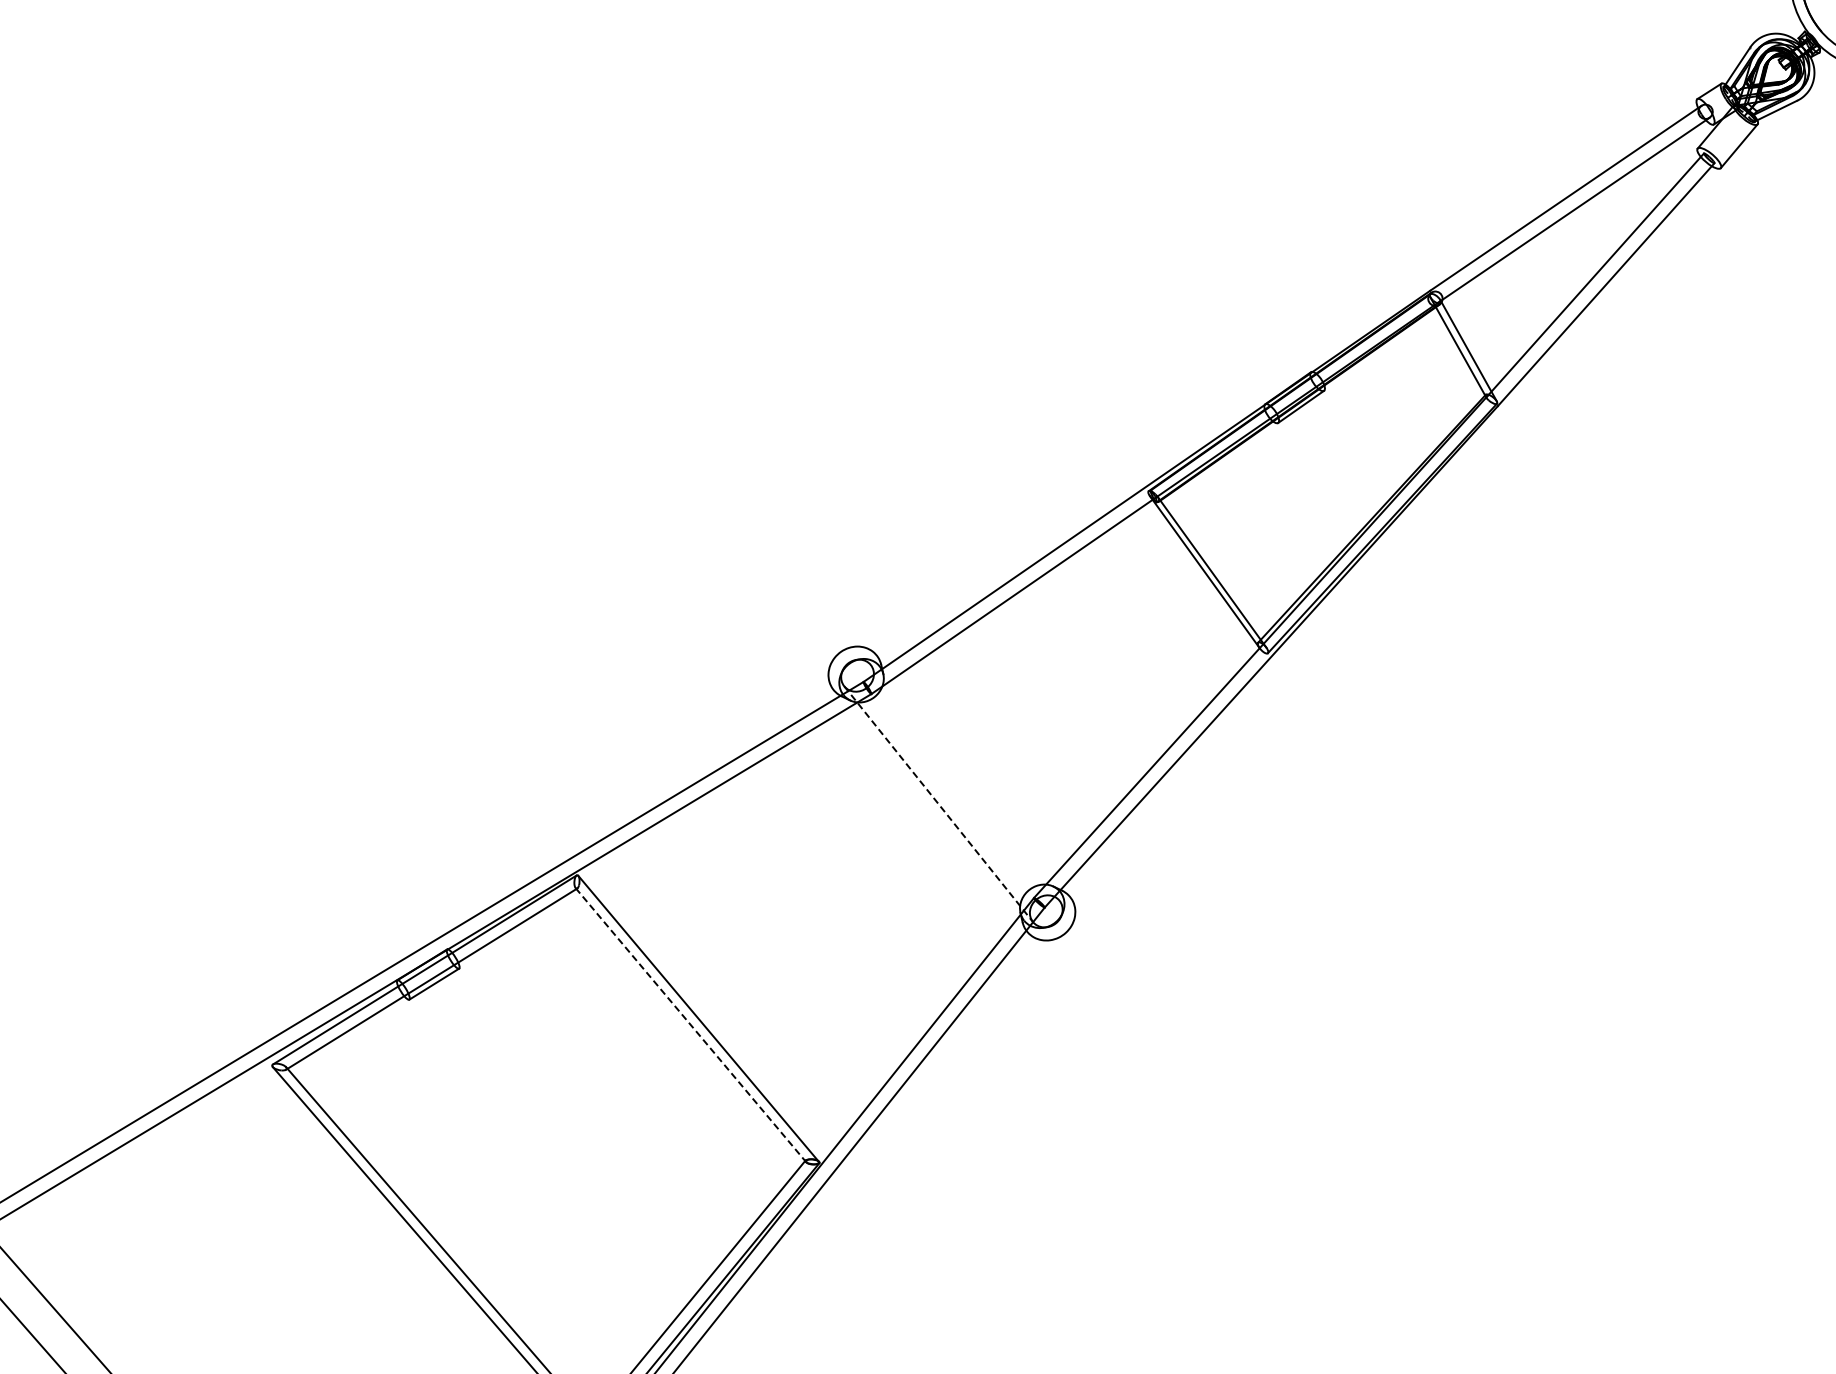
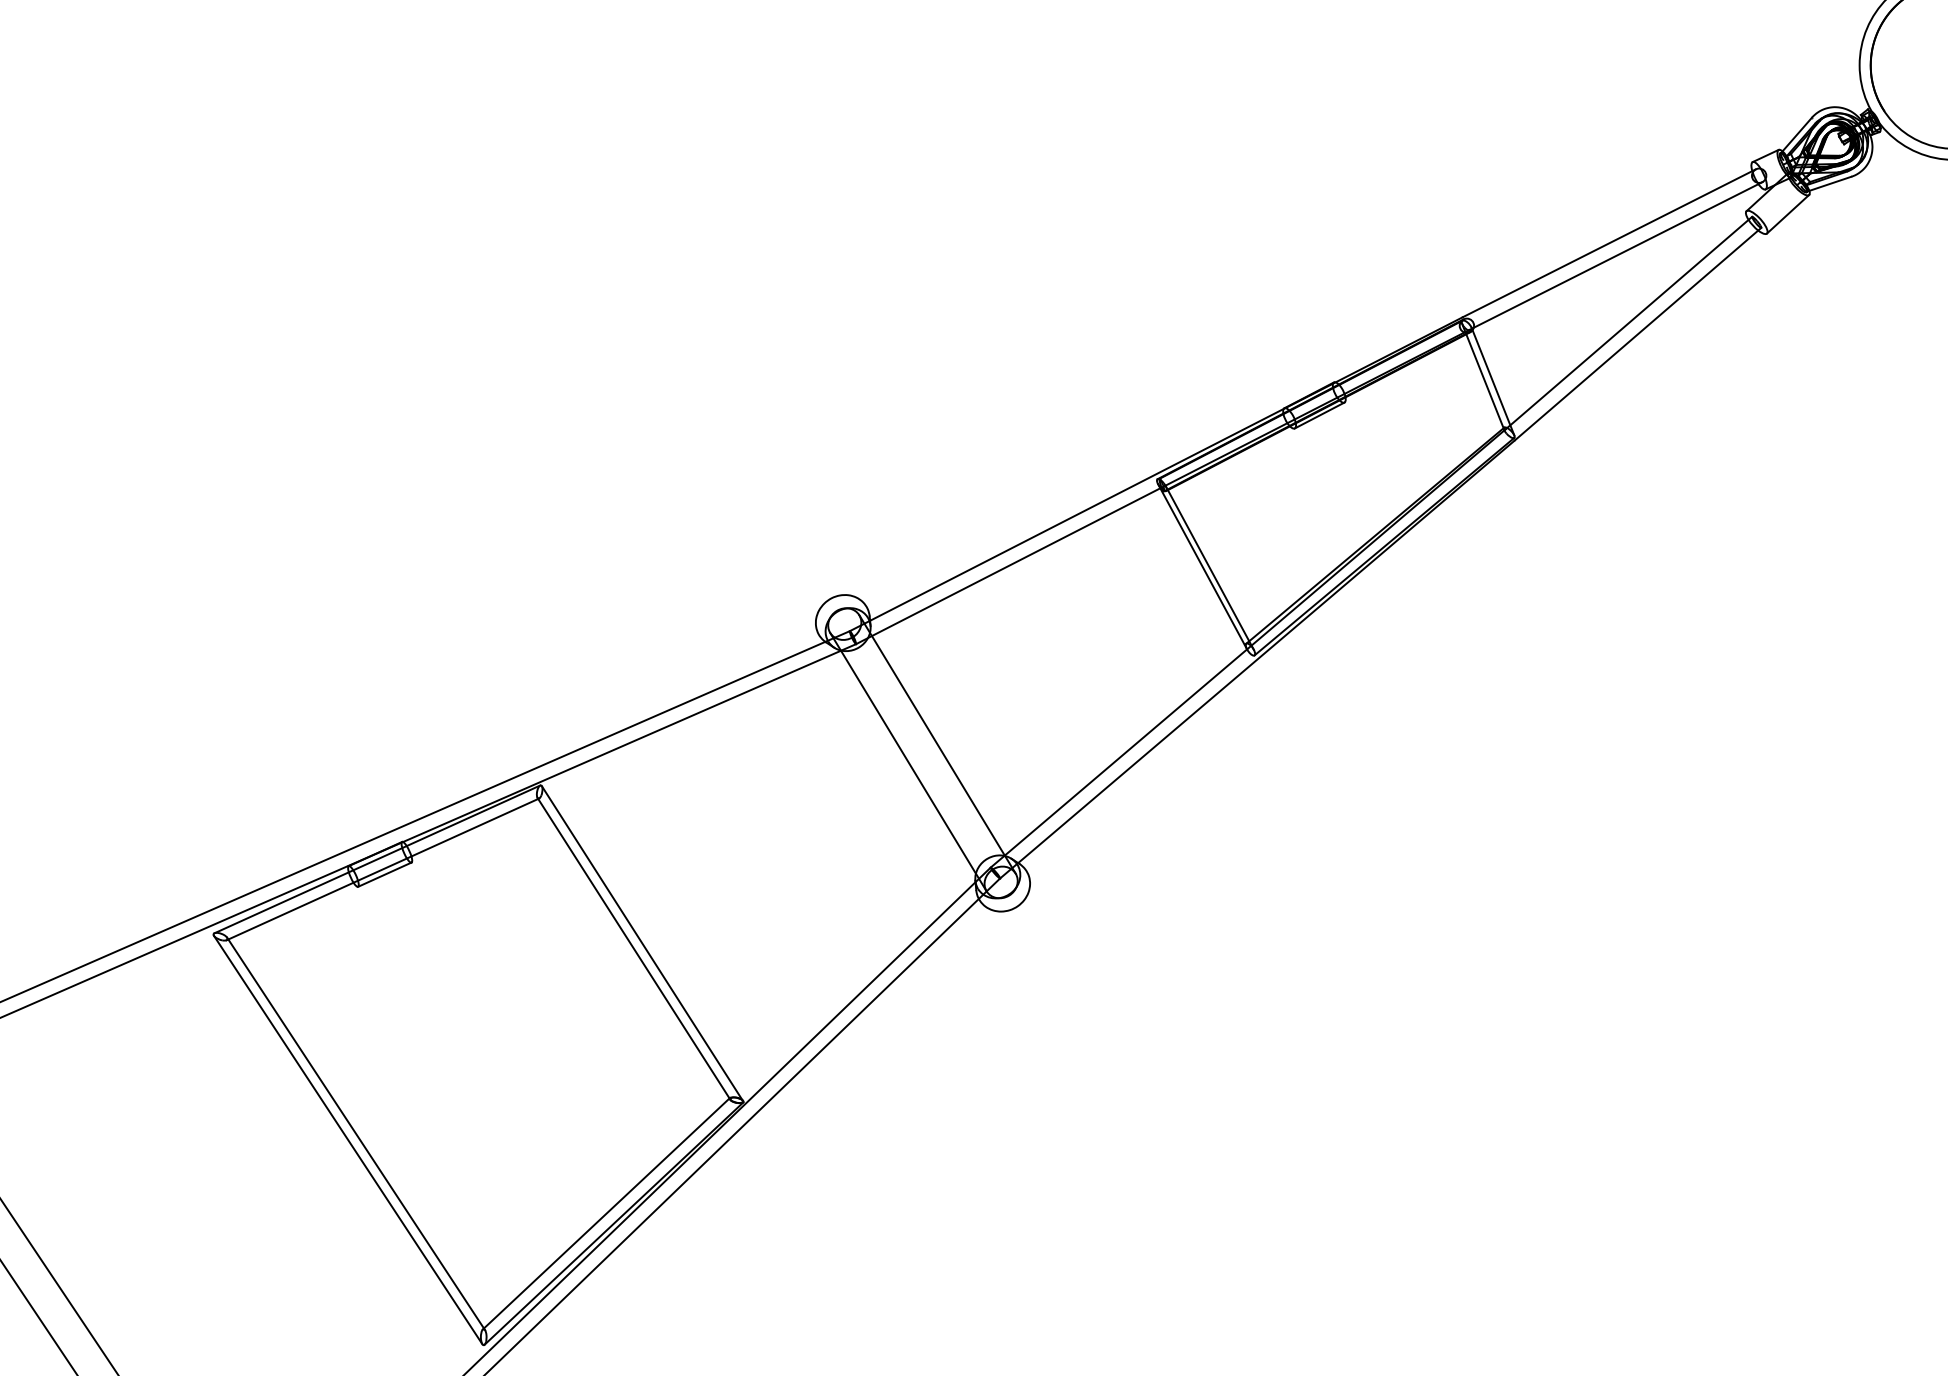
line: (965, 782) -> (937, 744), added
line: (938, 804) -> (908, 762), dashed -> solid
line: (691, 1025) -> (634, 949), dashed -> solid

